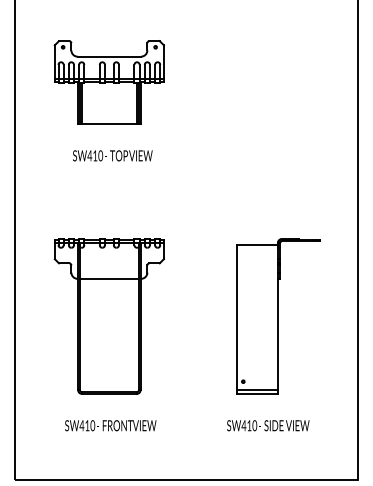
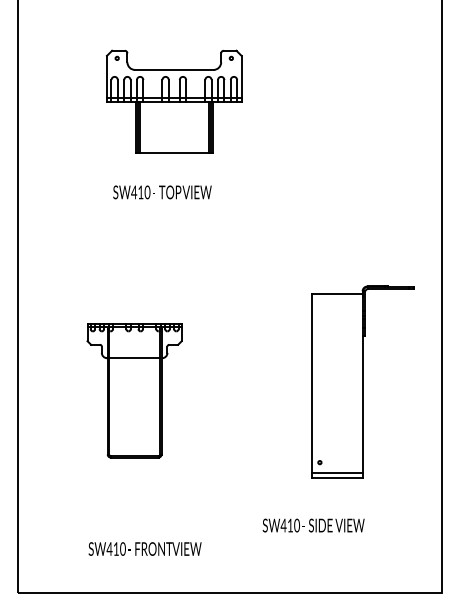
part: (108, 82) -> (173, 101), moved
text: (112, 155) -> (162, 191), moved
part: (108, 316) -> (133, 390), size x0.7
part: (278, 316) -> (363, 382), moved
text: (110, 425) -> (144, 548), moved
text: (268, 425) -> (313, 525), moved

